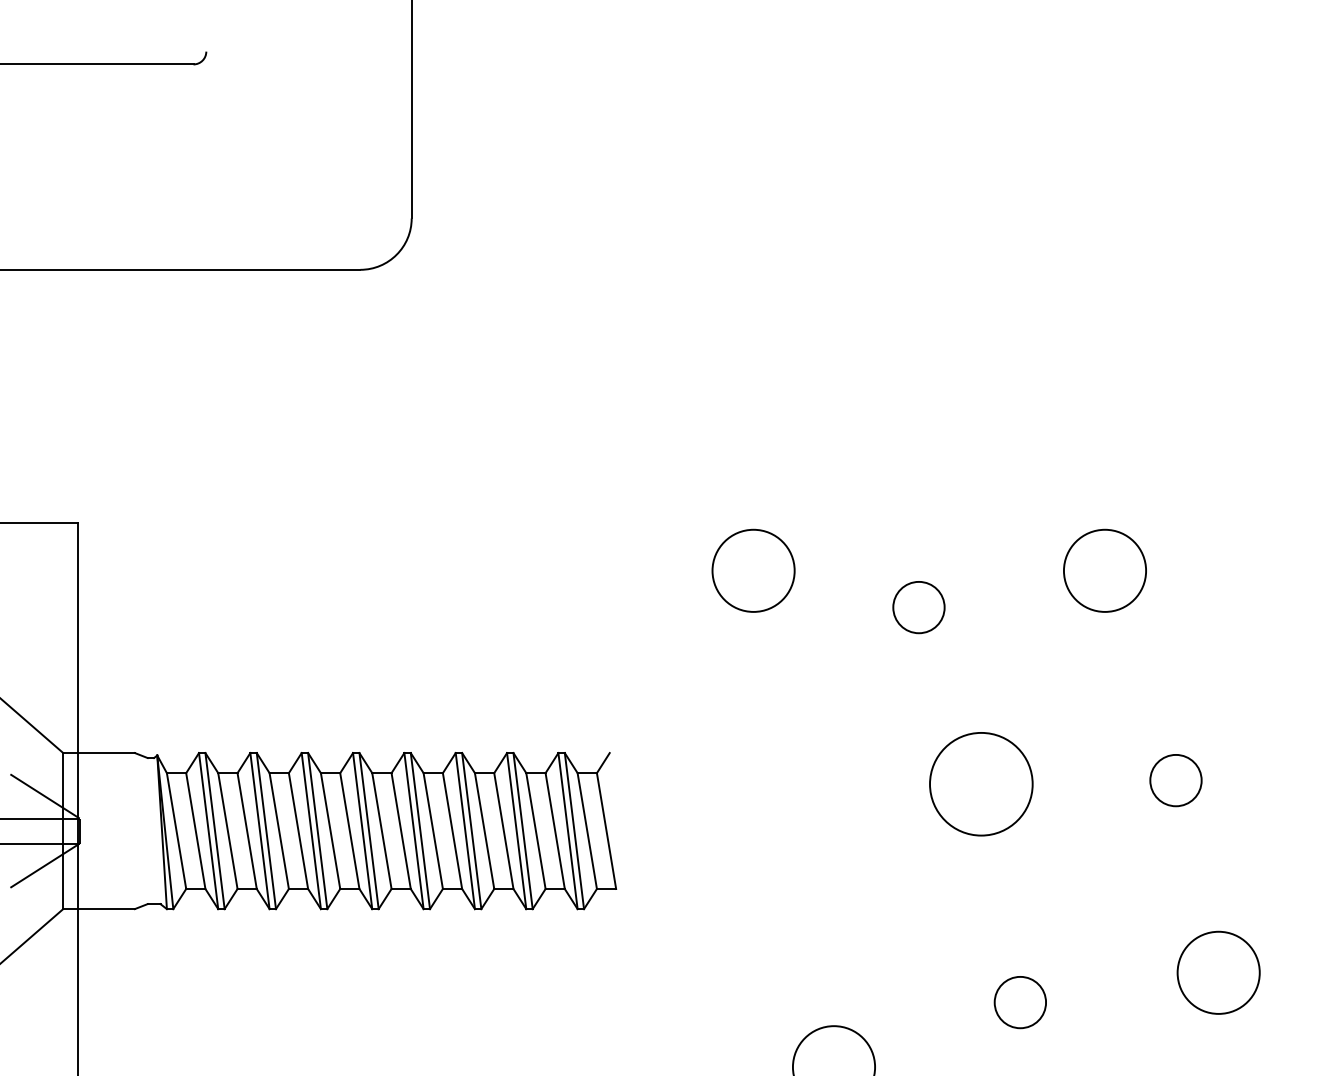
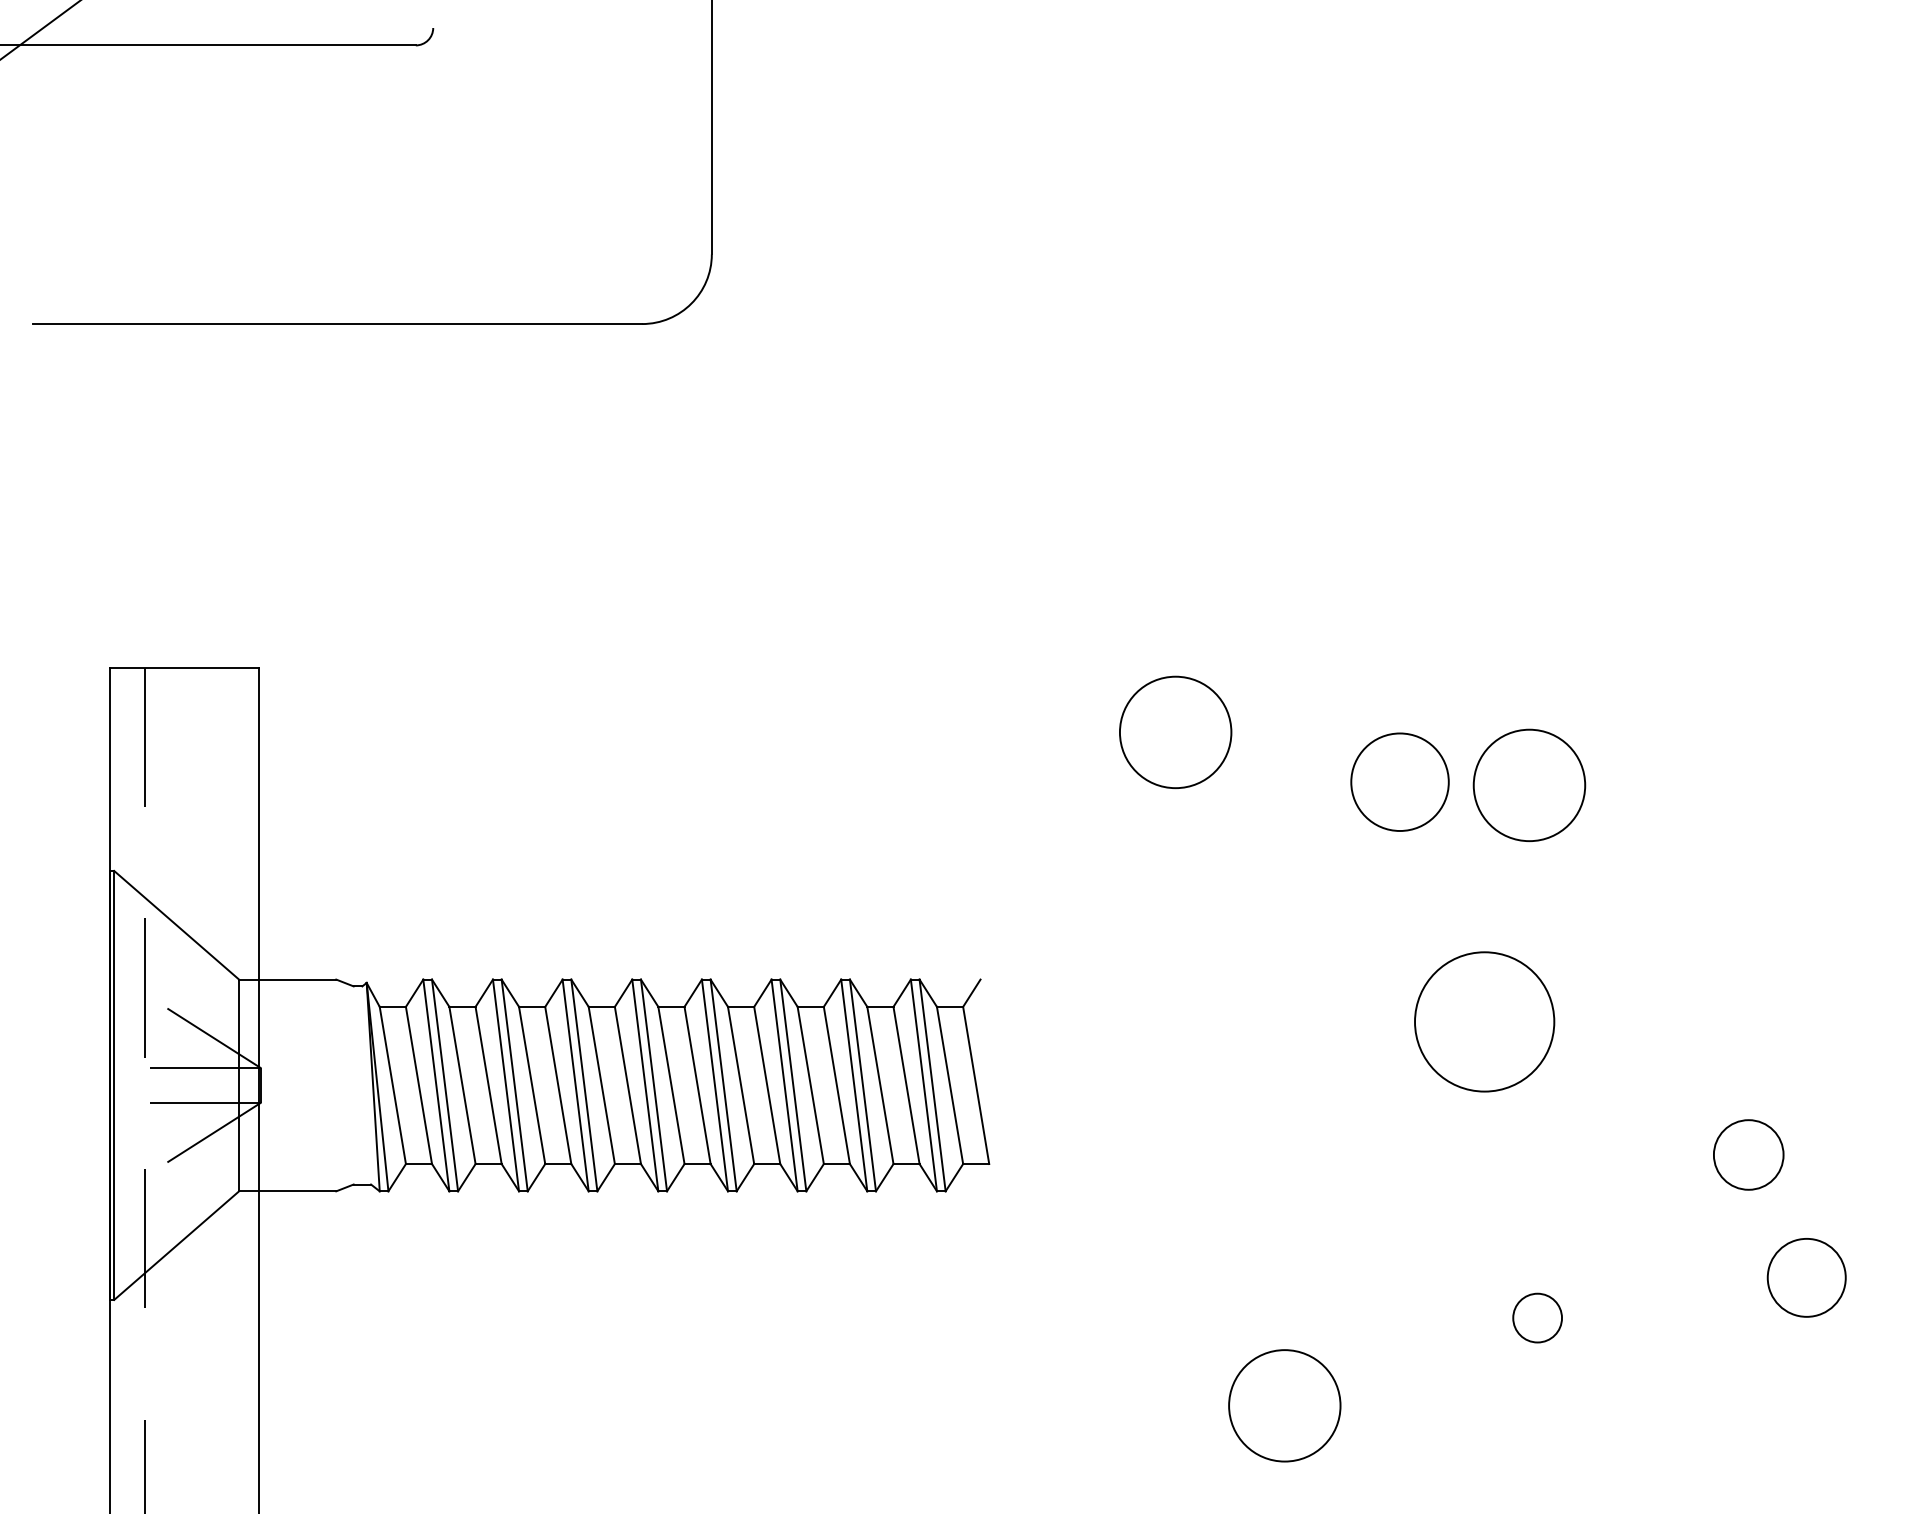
circle: (1105, 570) -> (1529, 785), moved
circle: (918, 607) -> (1399, 782), size x1.4
circle: (1175, 780) -> (1748, 1154), moved
circle: (1218, 972) -> (1806, 1277), size x0.7
circle: (1020, 1002) -> (1537, 1317), size x0.7

